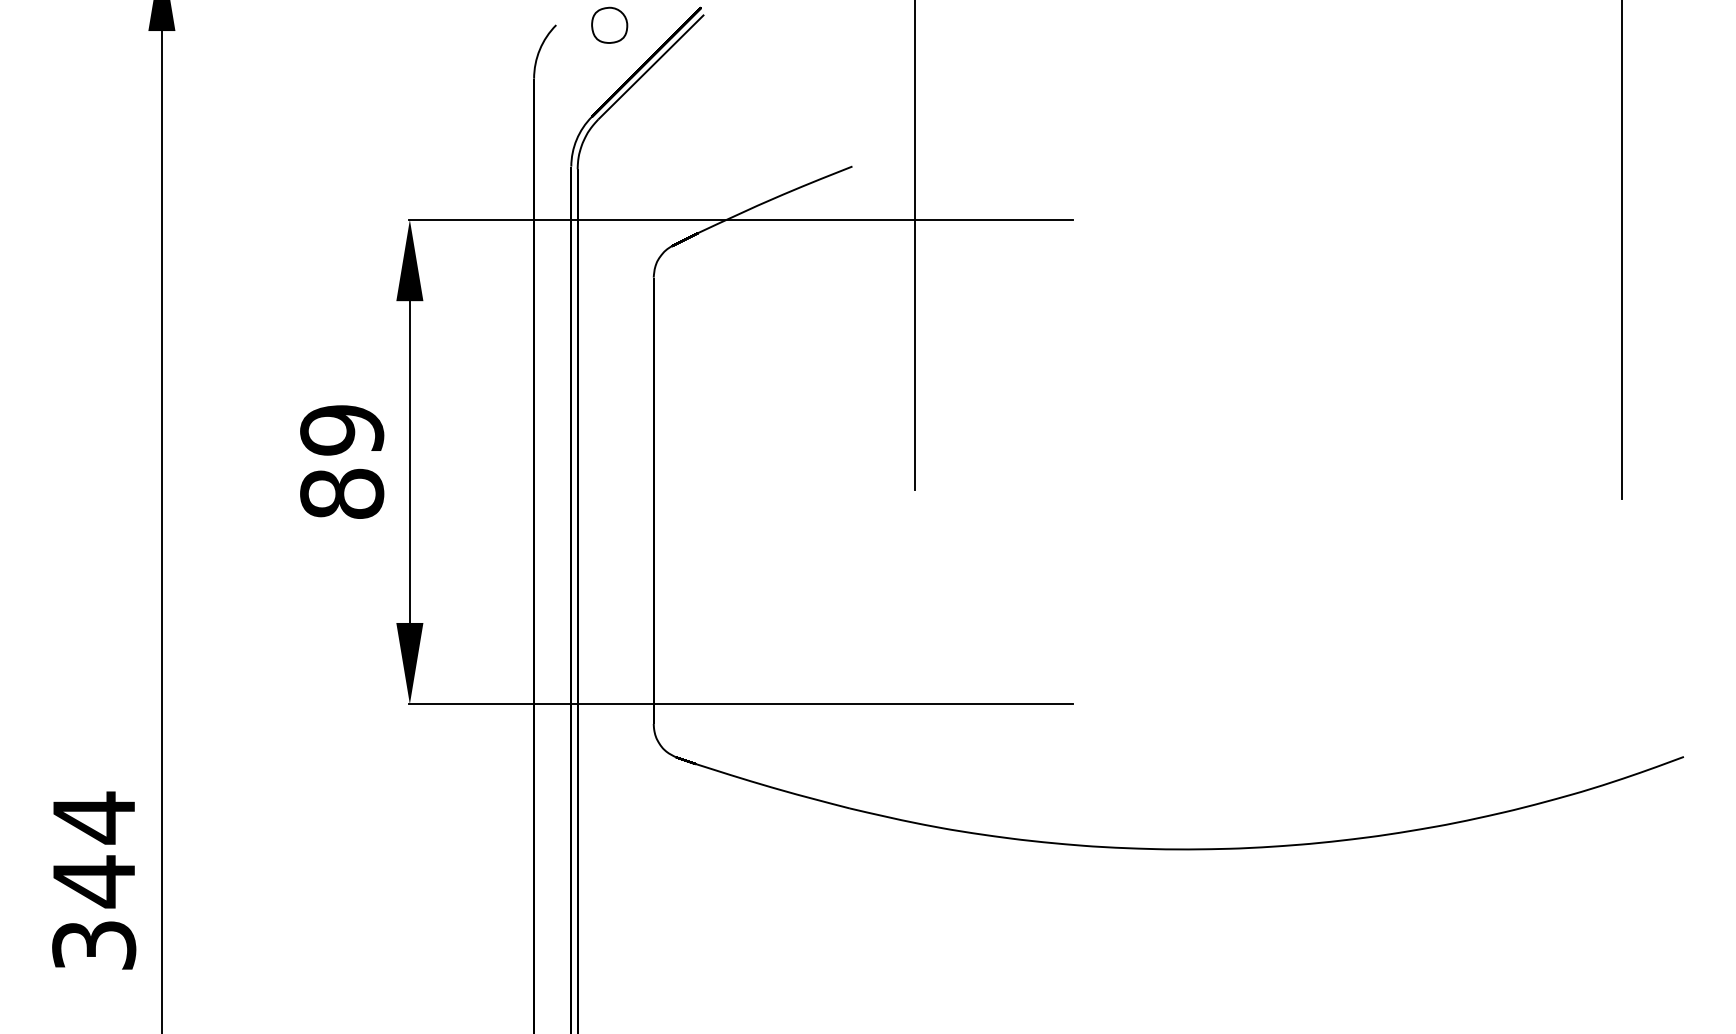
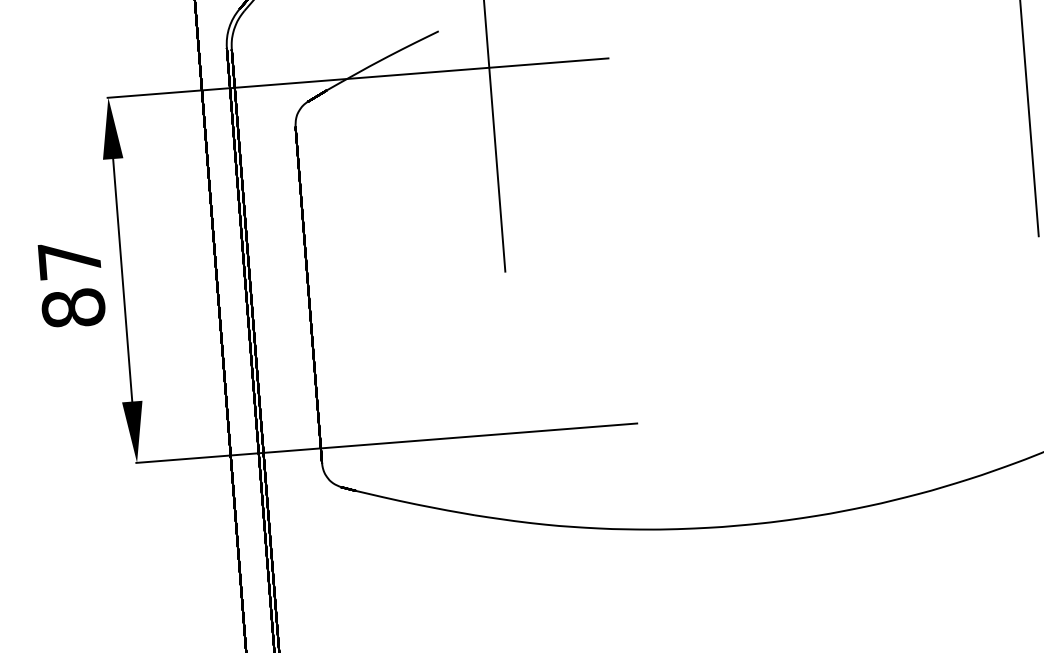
text: (342, 430) -> (70, 260), 89 -> 87

